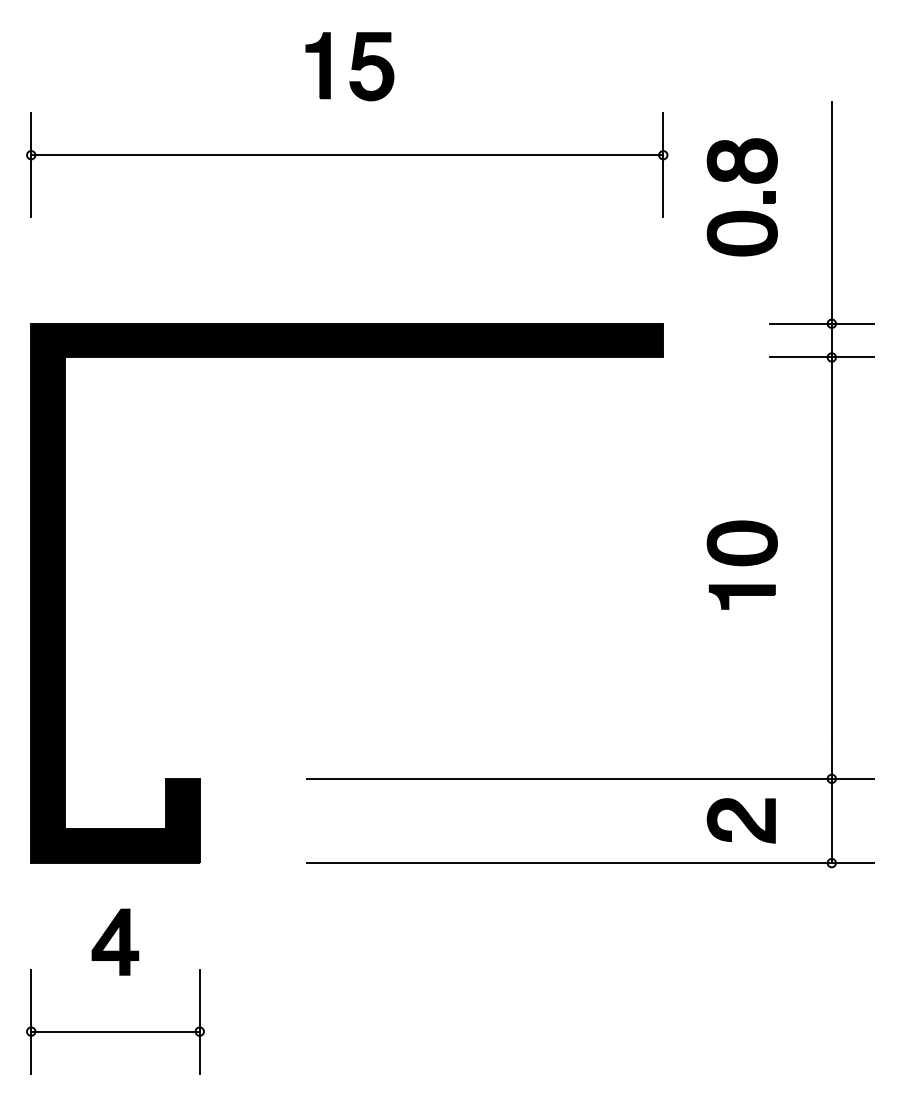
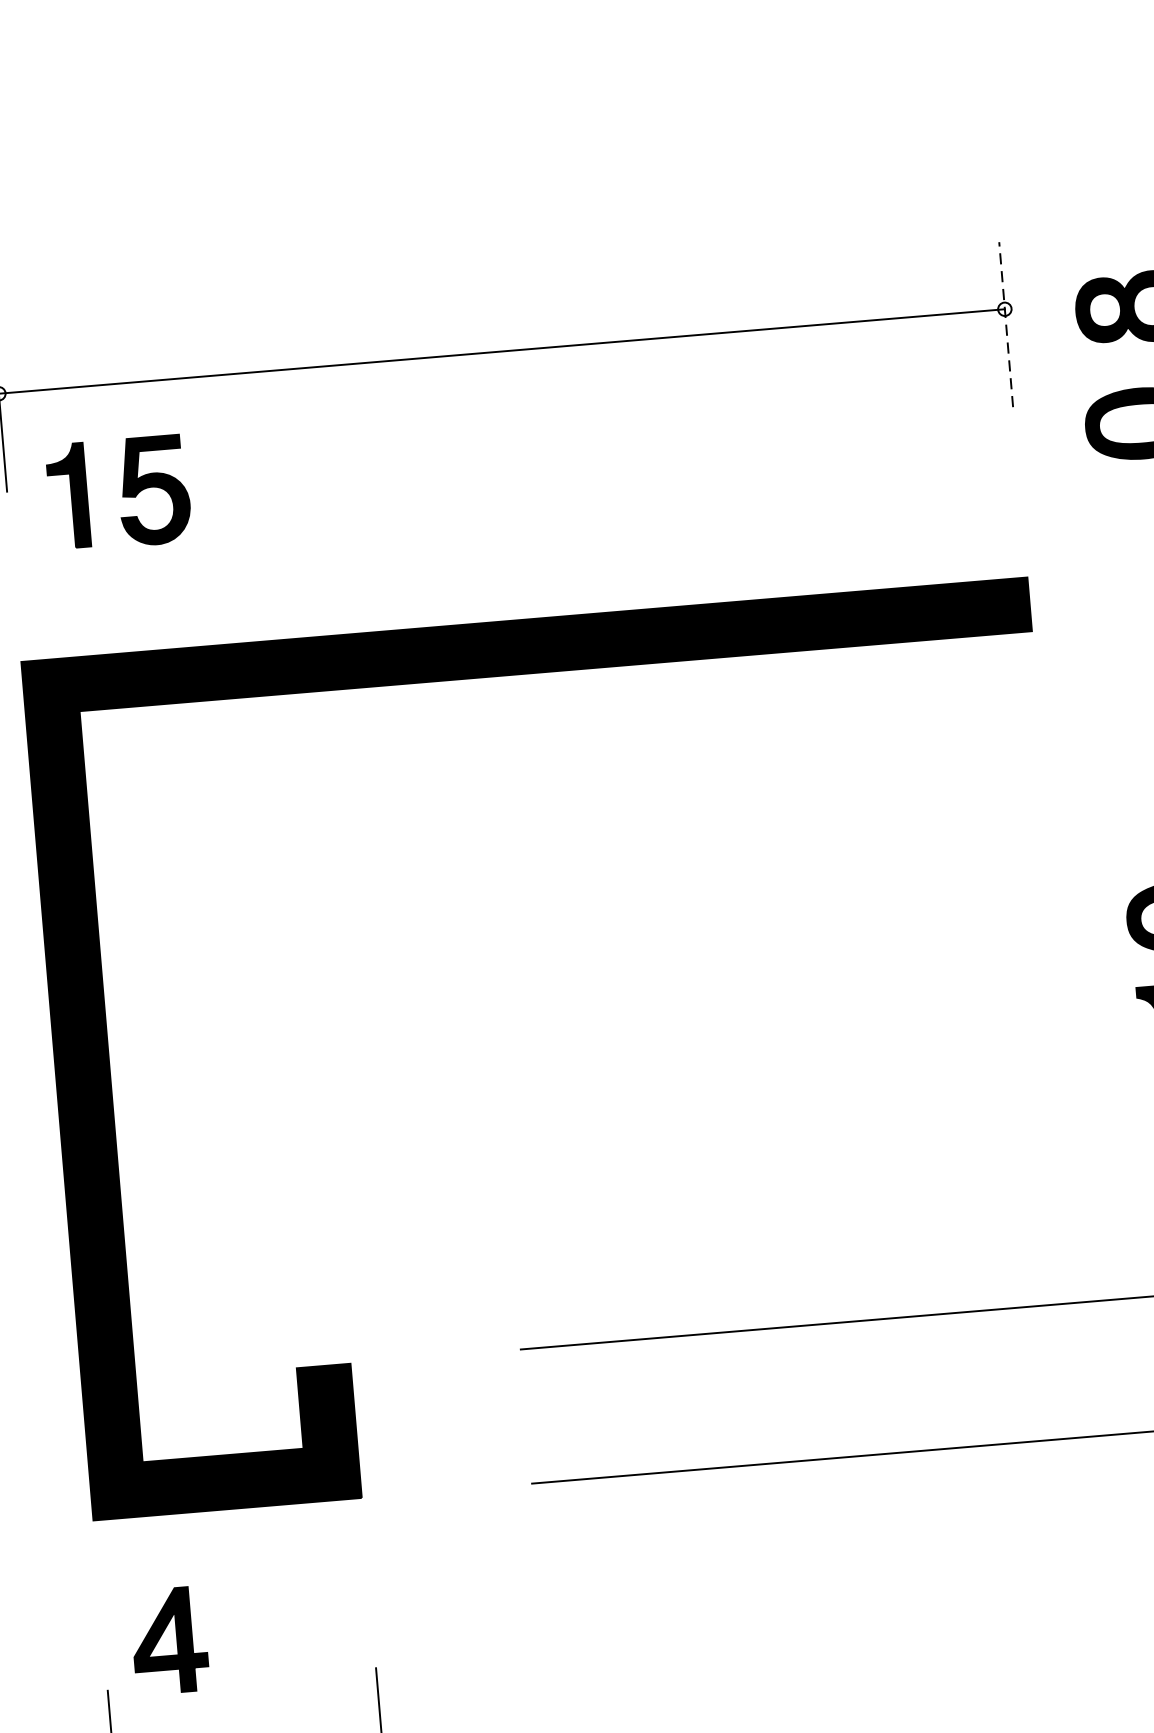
part: (349, 66) -> (118, 493), moved
line: (663, 164) -> (1006, 324), solid -> dashed
part: (115, 941) -> (169, 1639), moved

